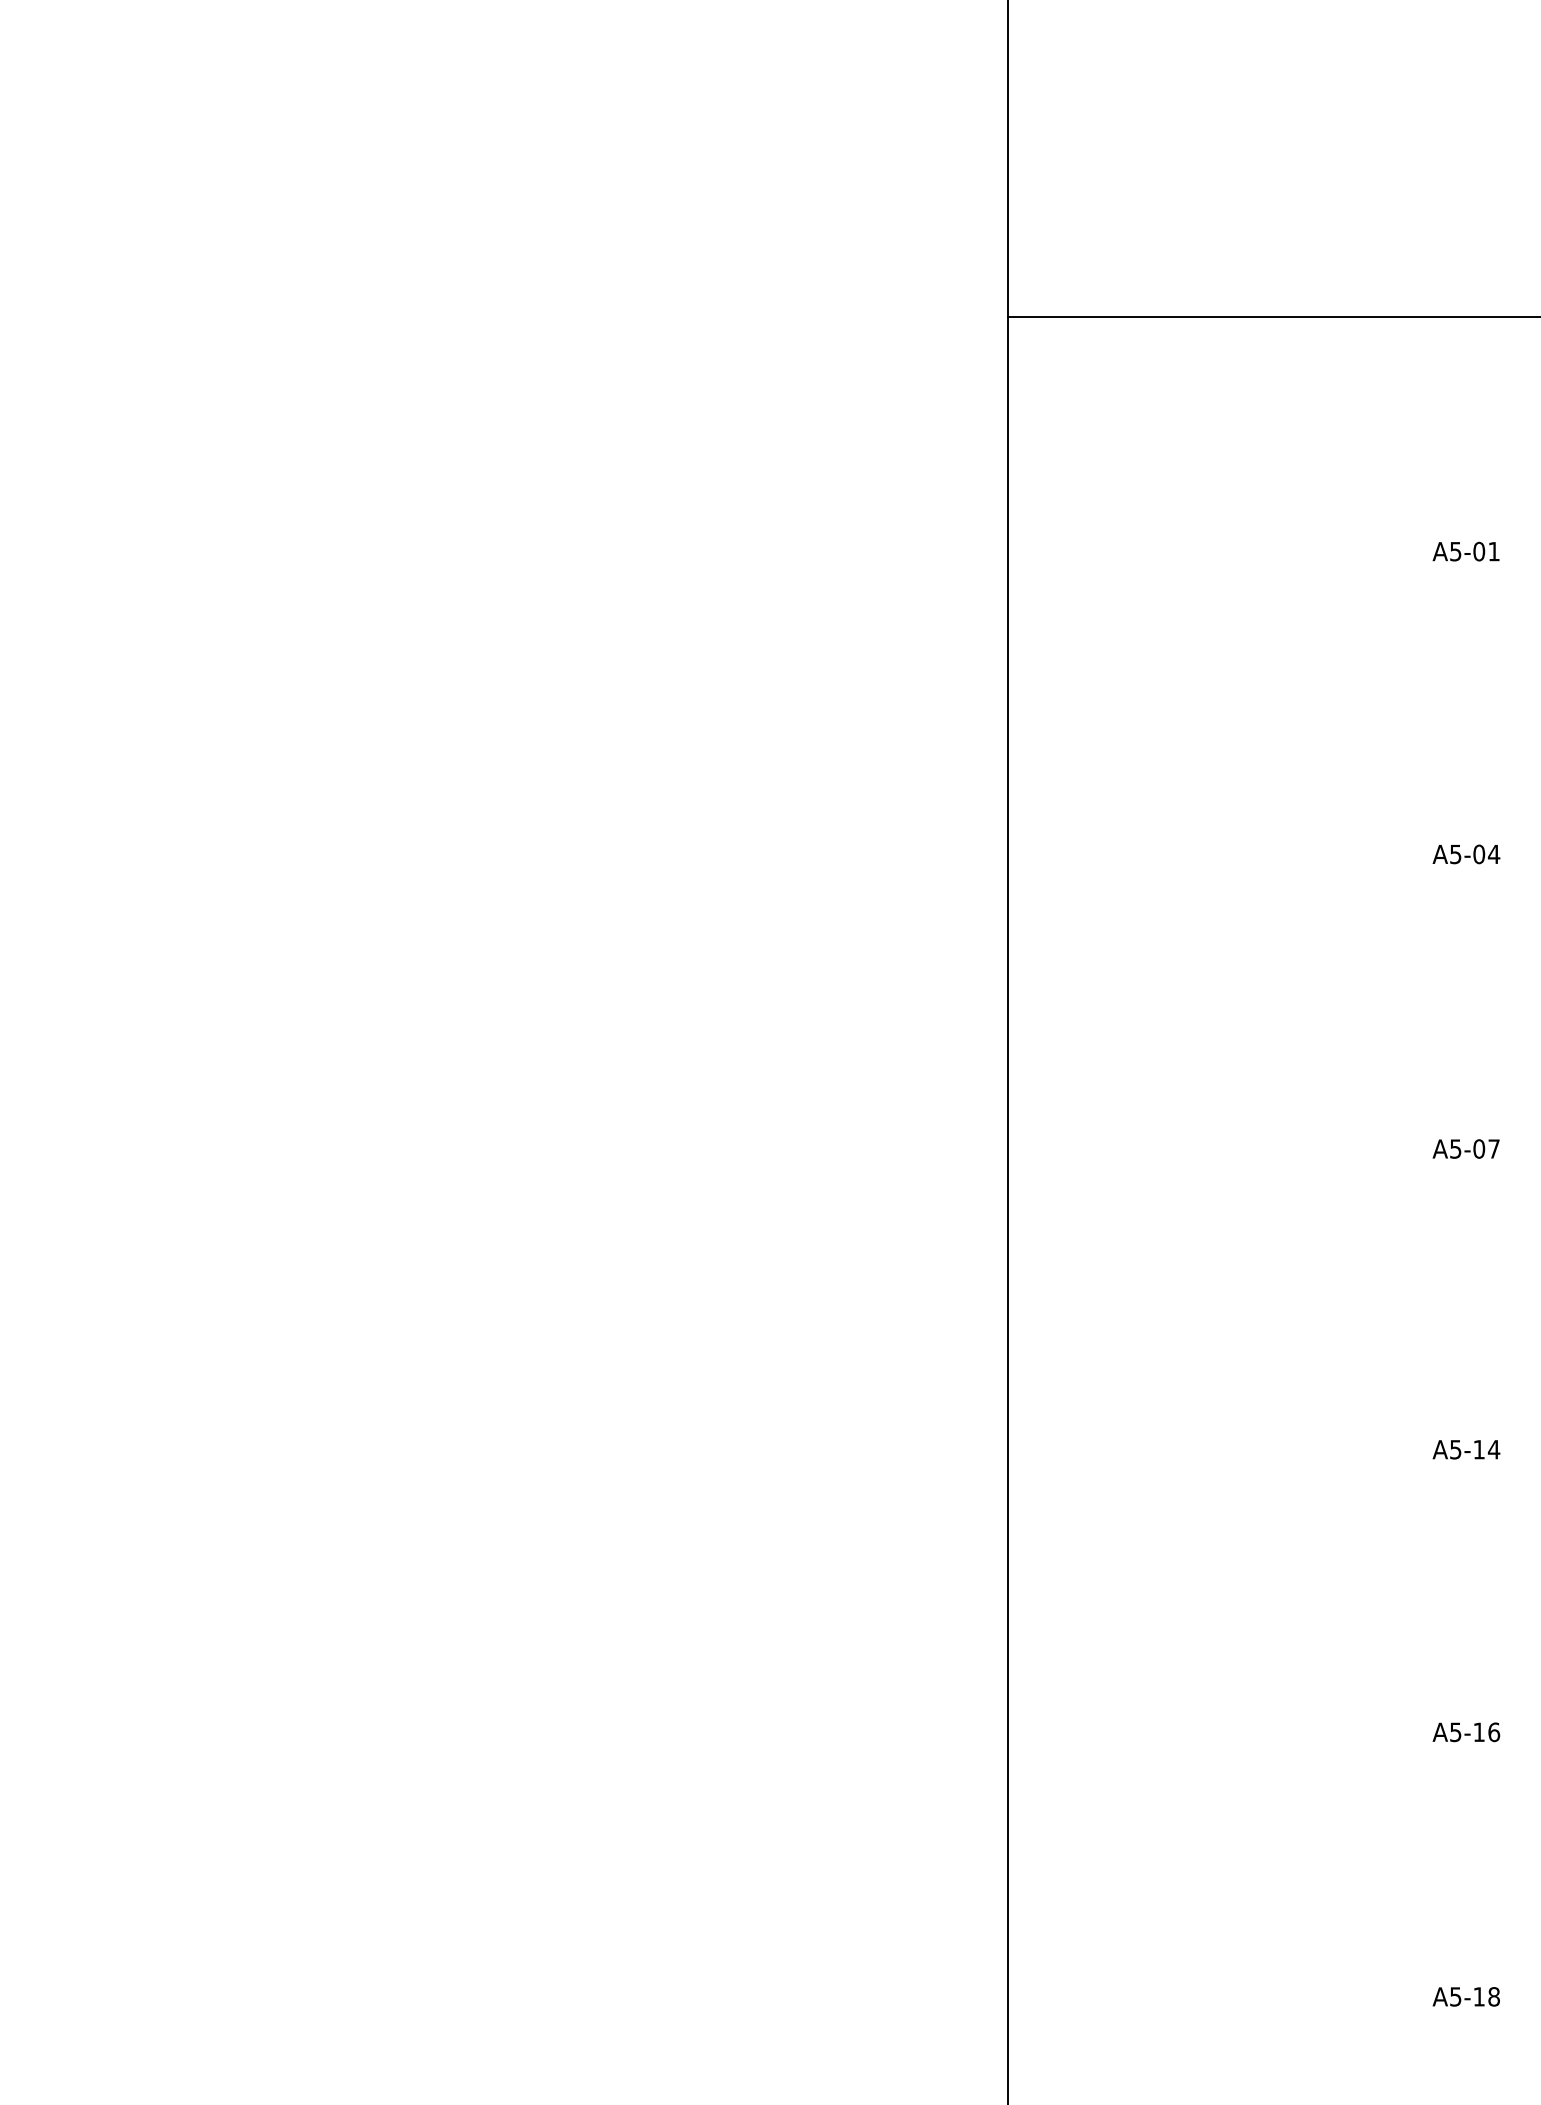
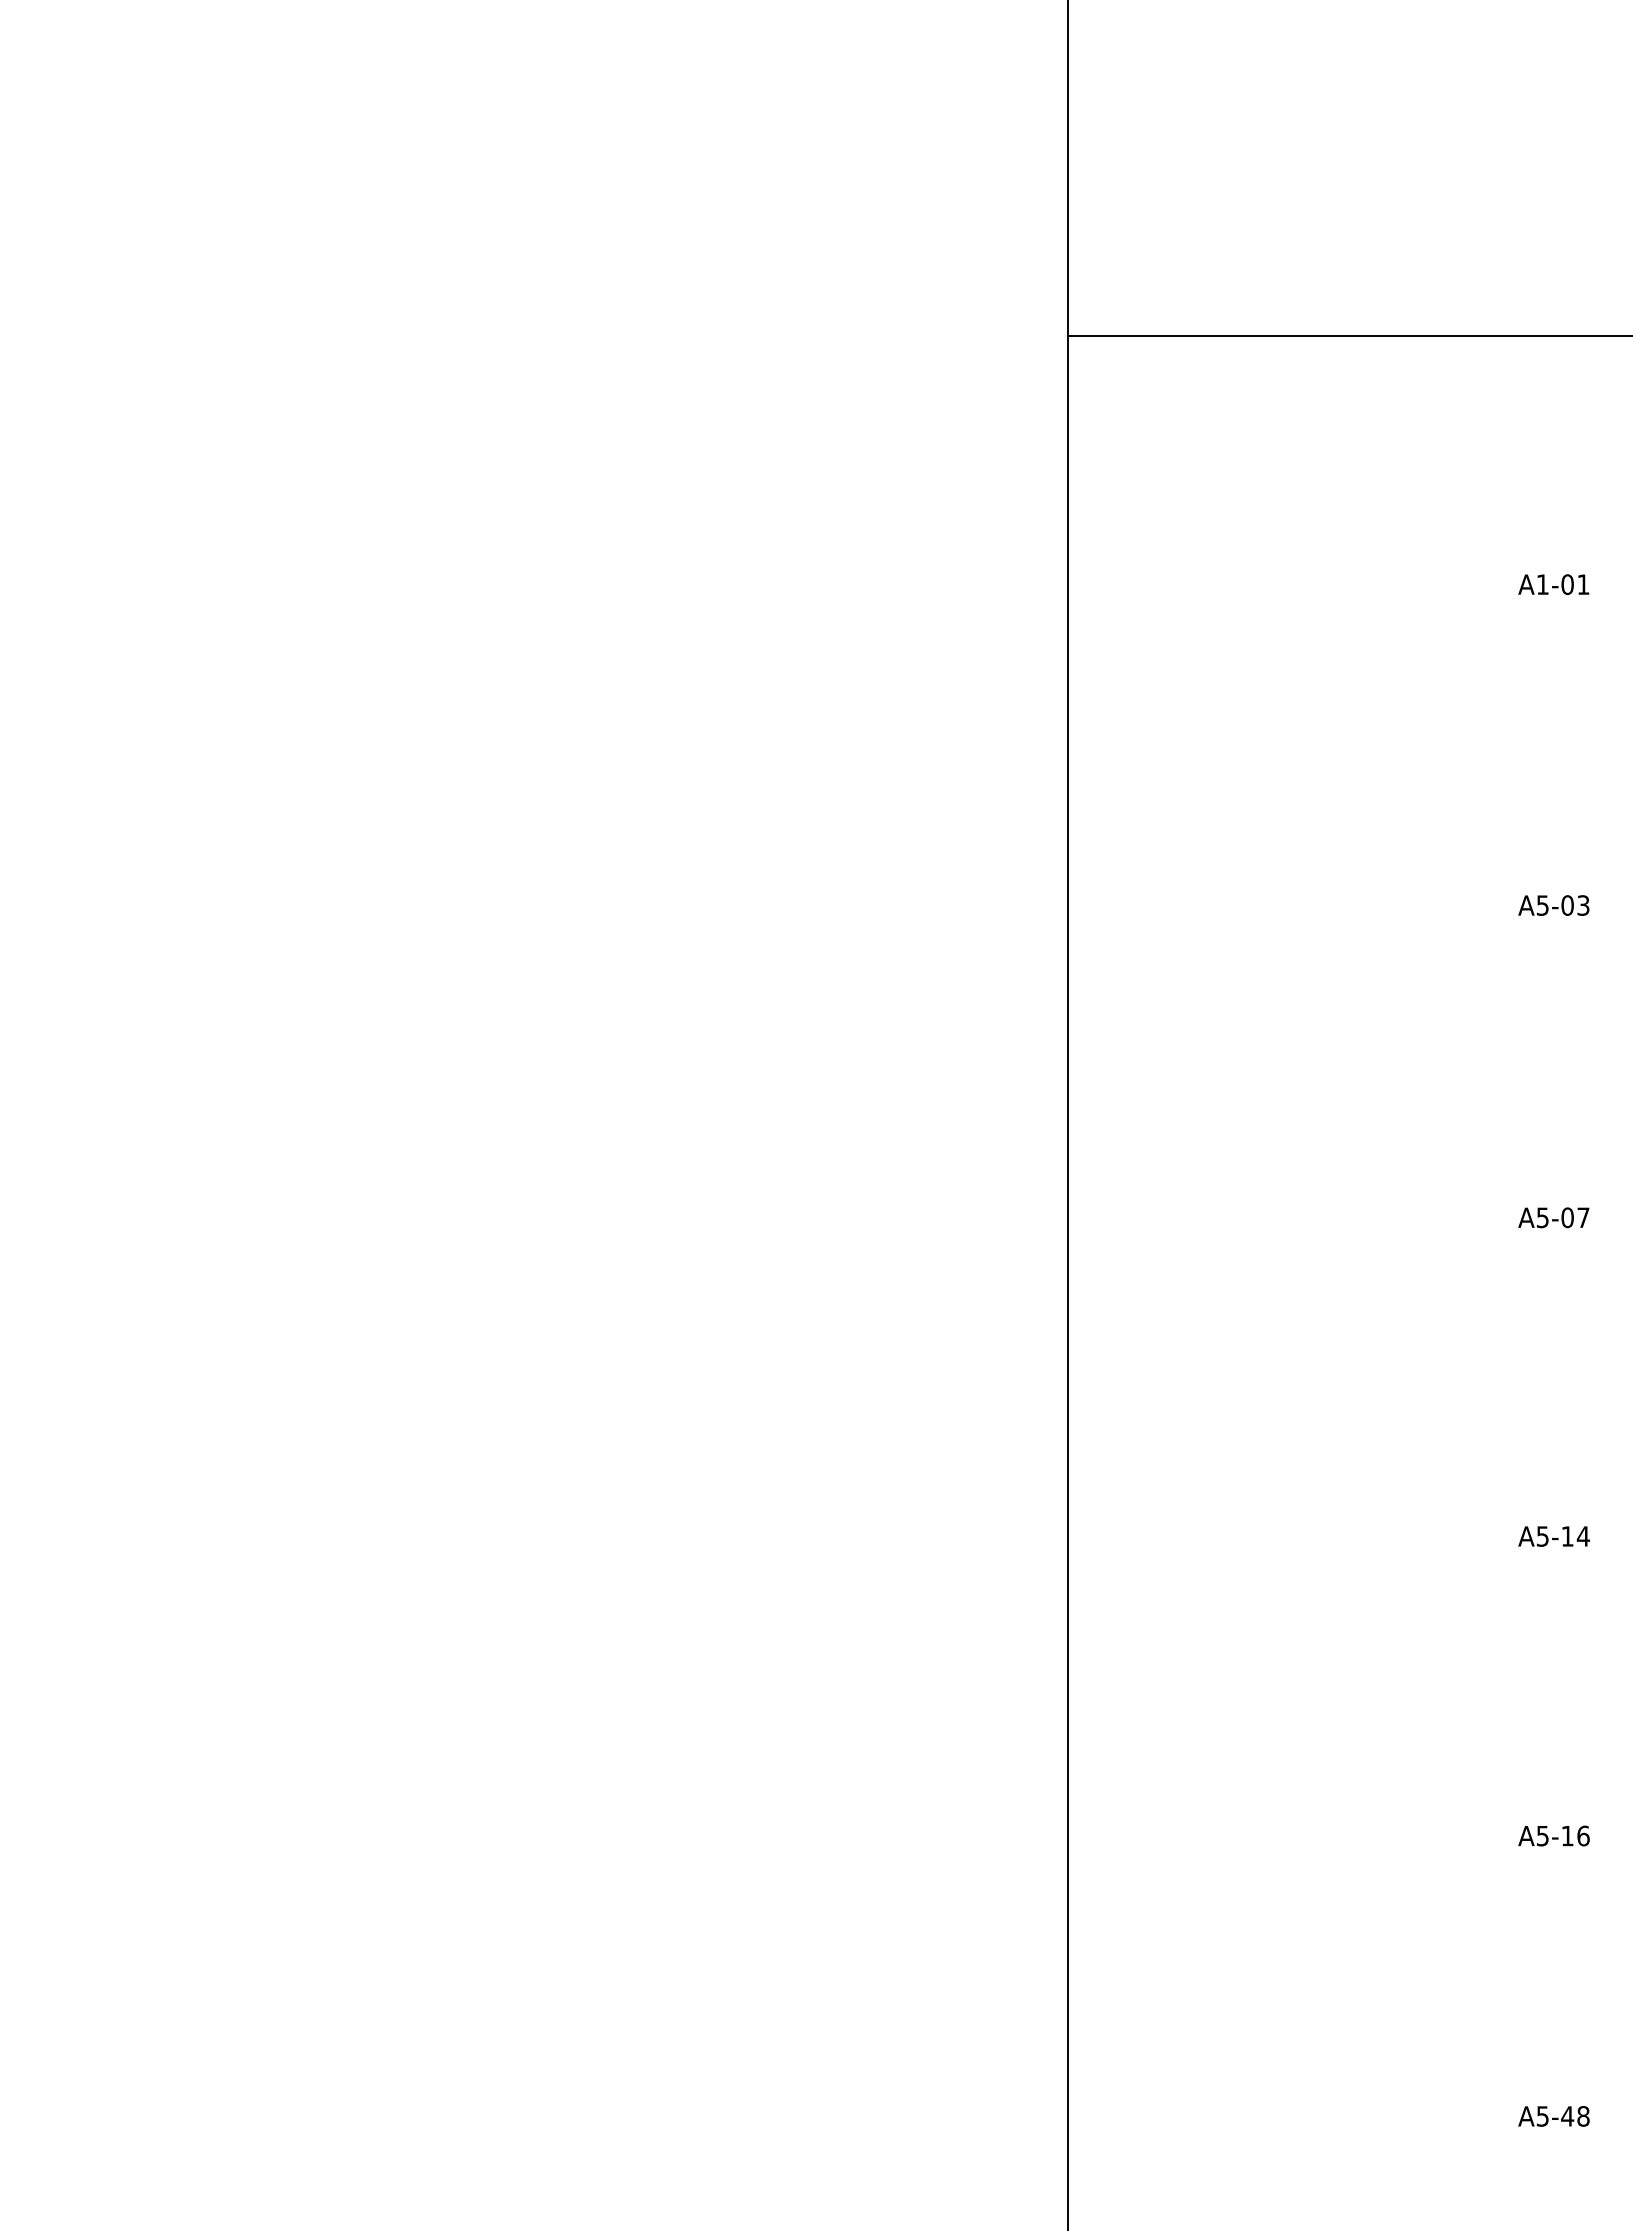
text: (1455, 551) -> (1542, 584), A5-01 -> A1-01
text: (1493, 854) -> (1582, 905), A5-04 -> A5-03
text: (1479, 1996) -> (1567, 2116), A5-18 -> A5-48

